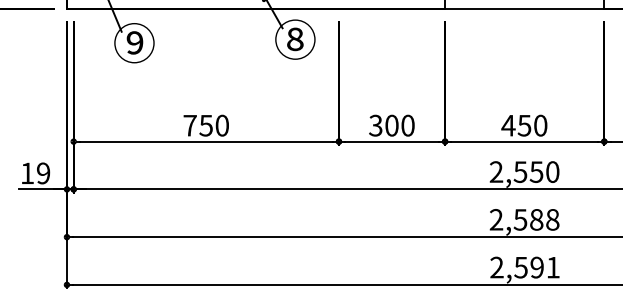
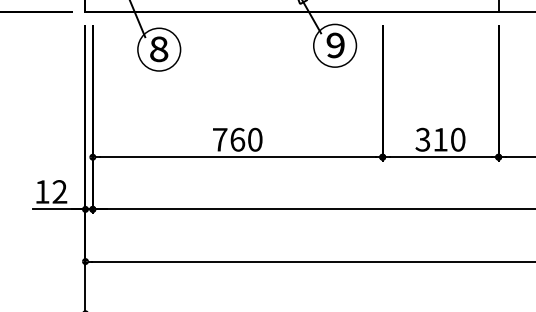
text: (295, 39) -> (335, 45), ⑧ -> ⑨
text: (134, 42) -> (159, 48), ⑨ -> ⑧
text: (206, 125) -> (237, 139), 750 -> 760
text: (391, 125) -> (440, 139), 300 -> 310
text: (43, 173) -> (59, 192), 19 -> 12

